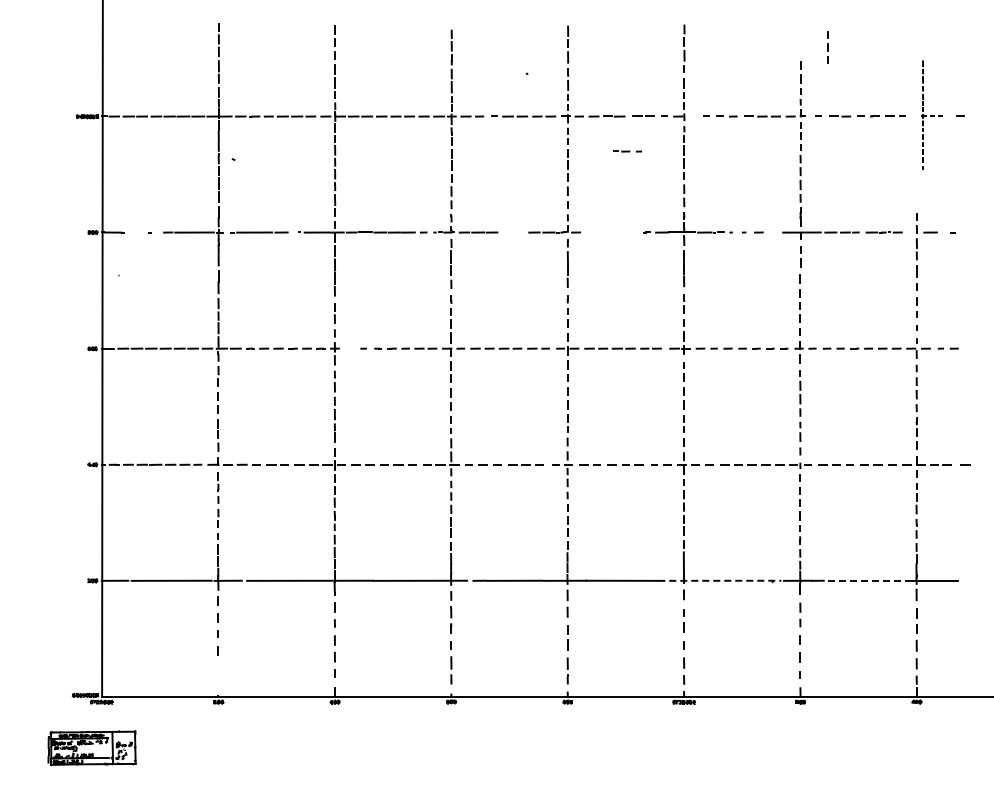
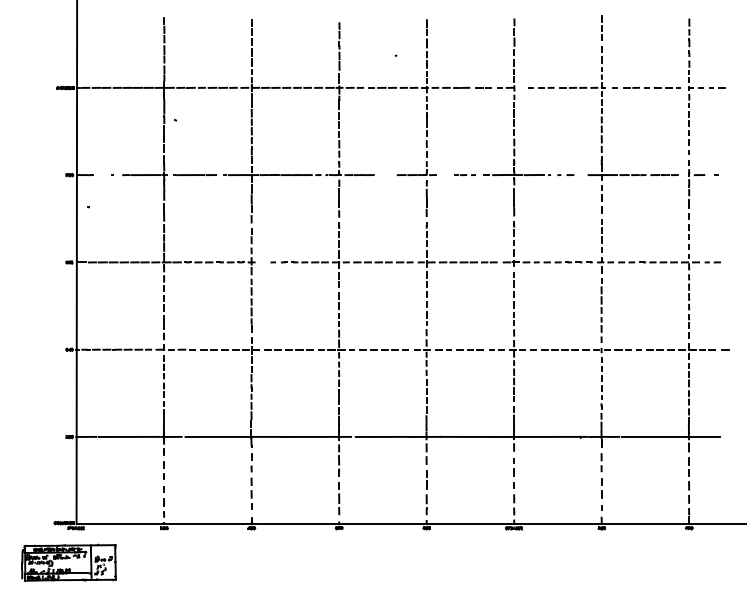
line: (827, 47) -> (601, 28), moved
part: (931, 114) -> (700, 86), size x1.67
line: (627, 151) -> (464, 175), moved
line: (719, 580) -> (540, 436), dashed -> solid
line: (868, 580) -> (652, 436), dashed -> solid
line: (218, 673) -> (164, 506), added
part: (91, 747) -> (68, 562), size x1.43

